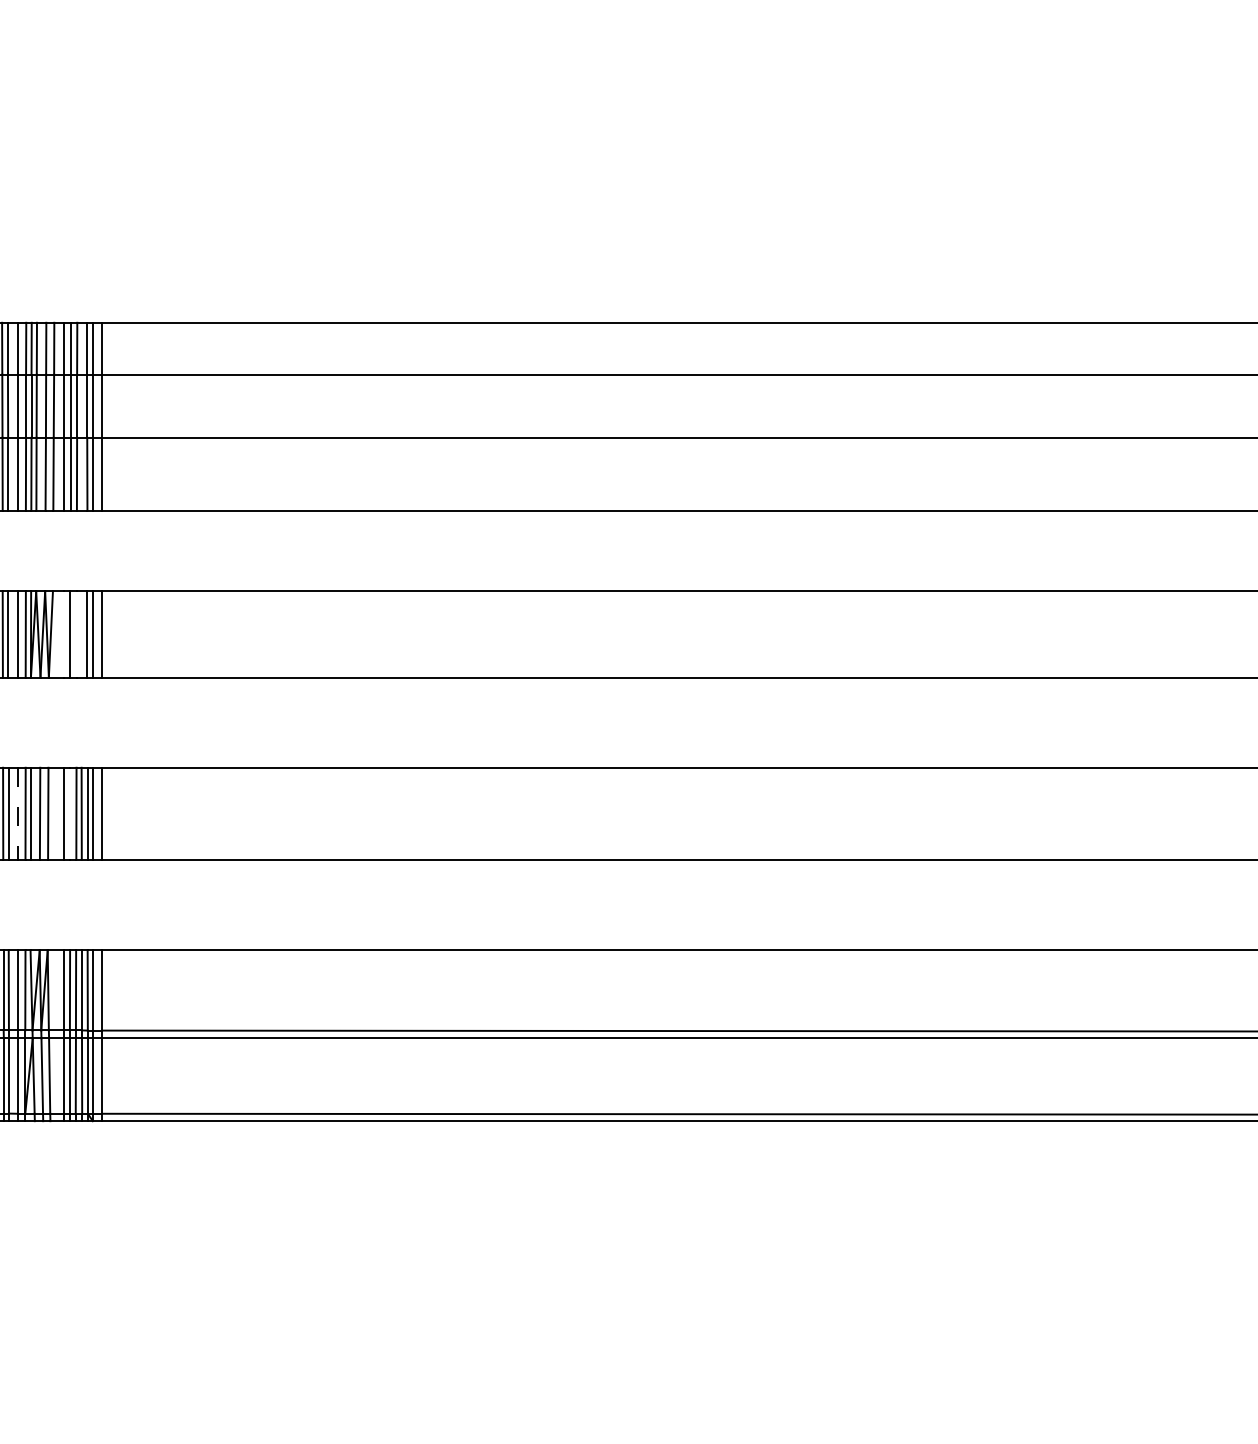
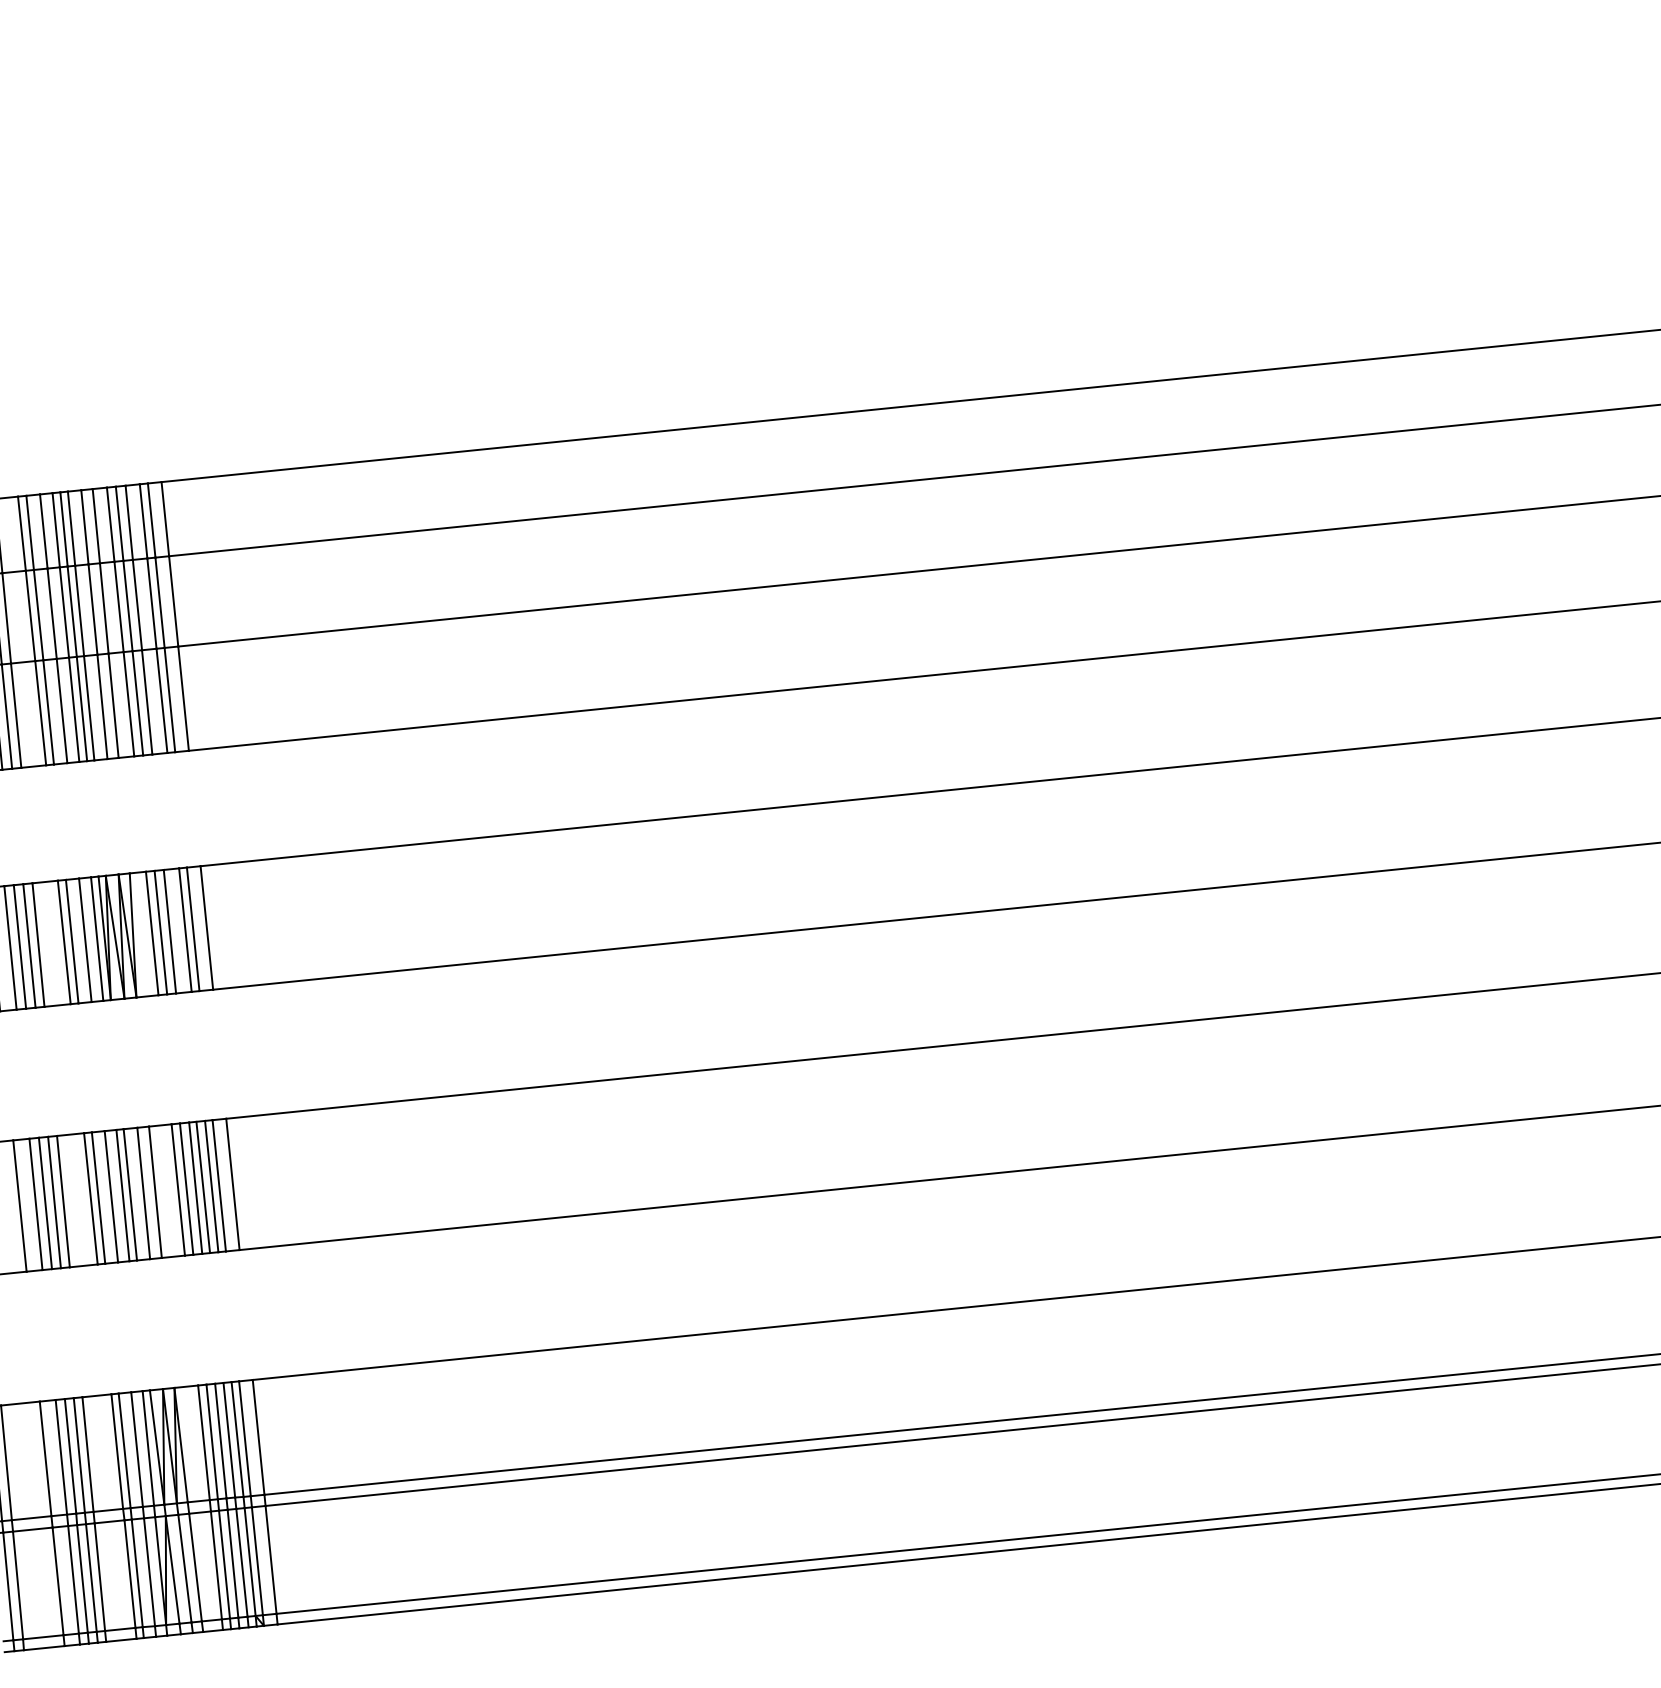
line: (64, 634) -> (152, 933), added
line: (76, 634) -> (169, 931), added
line: (17, 813) -> (111, 1196), dashed -> solid
line: (70, 813) -> (187, 1188), added

